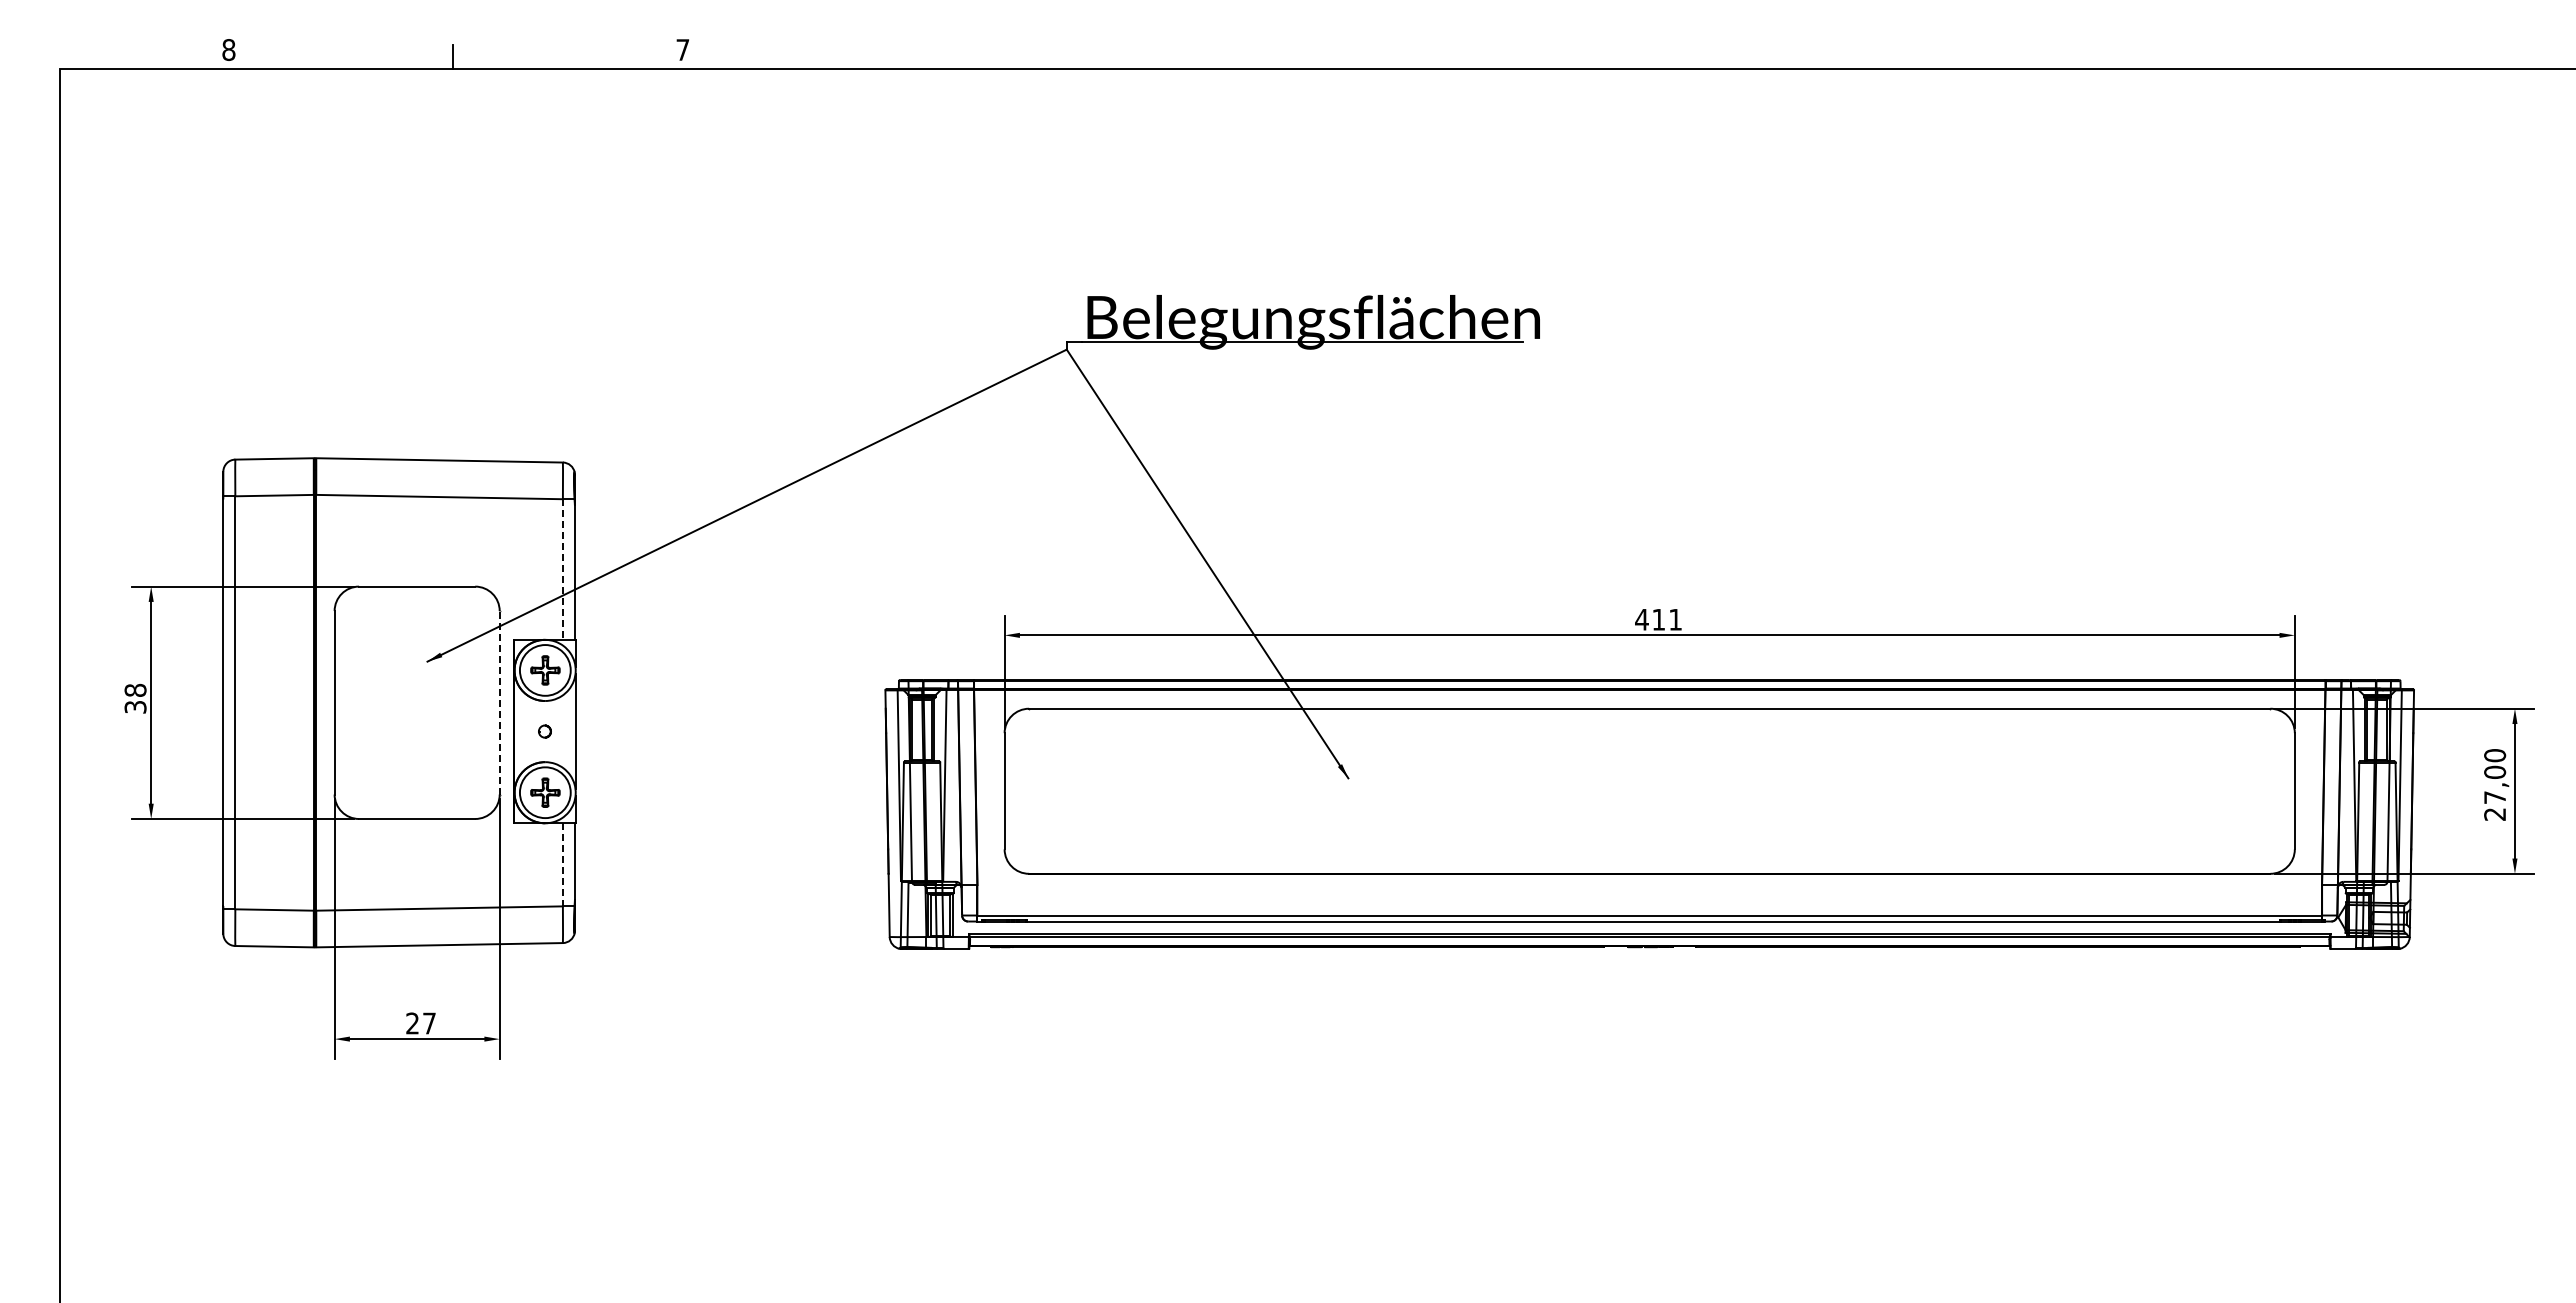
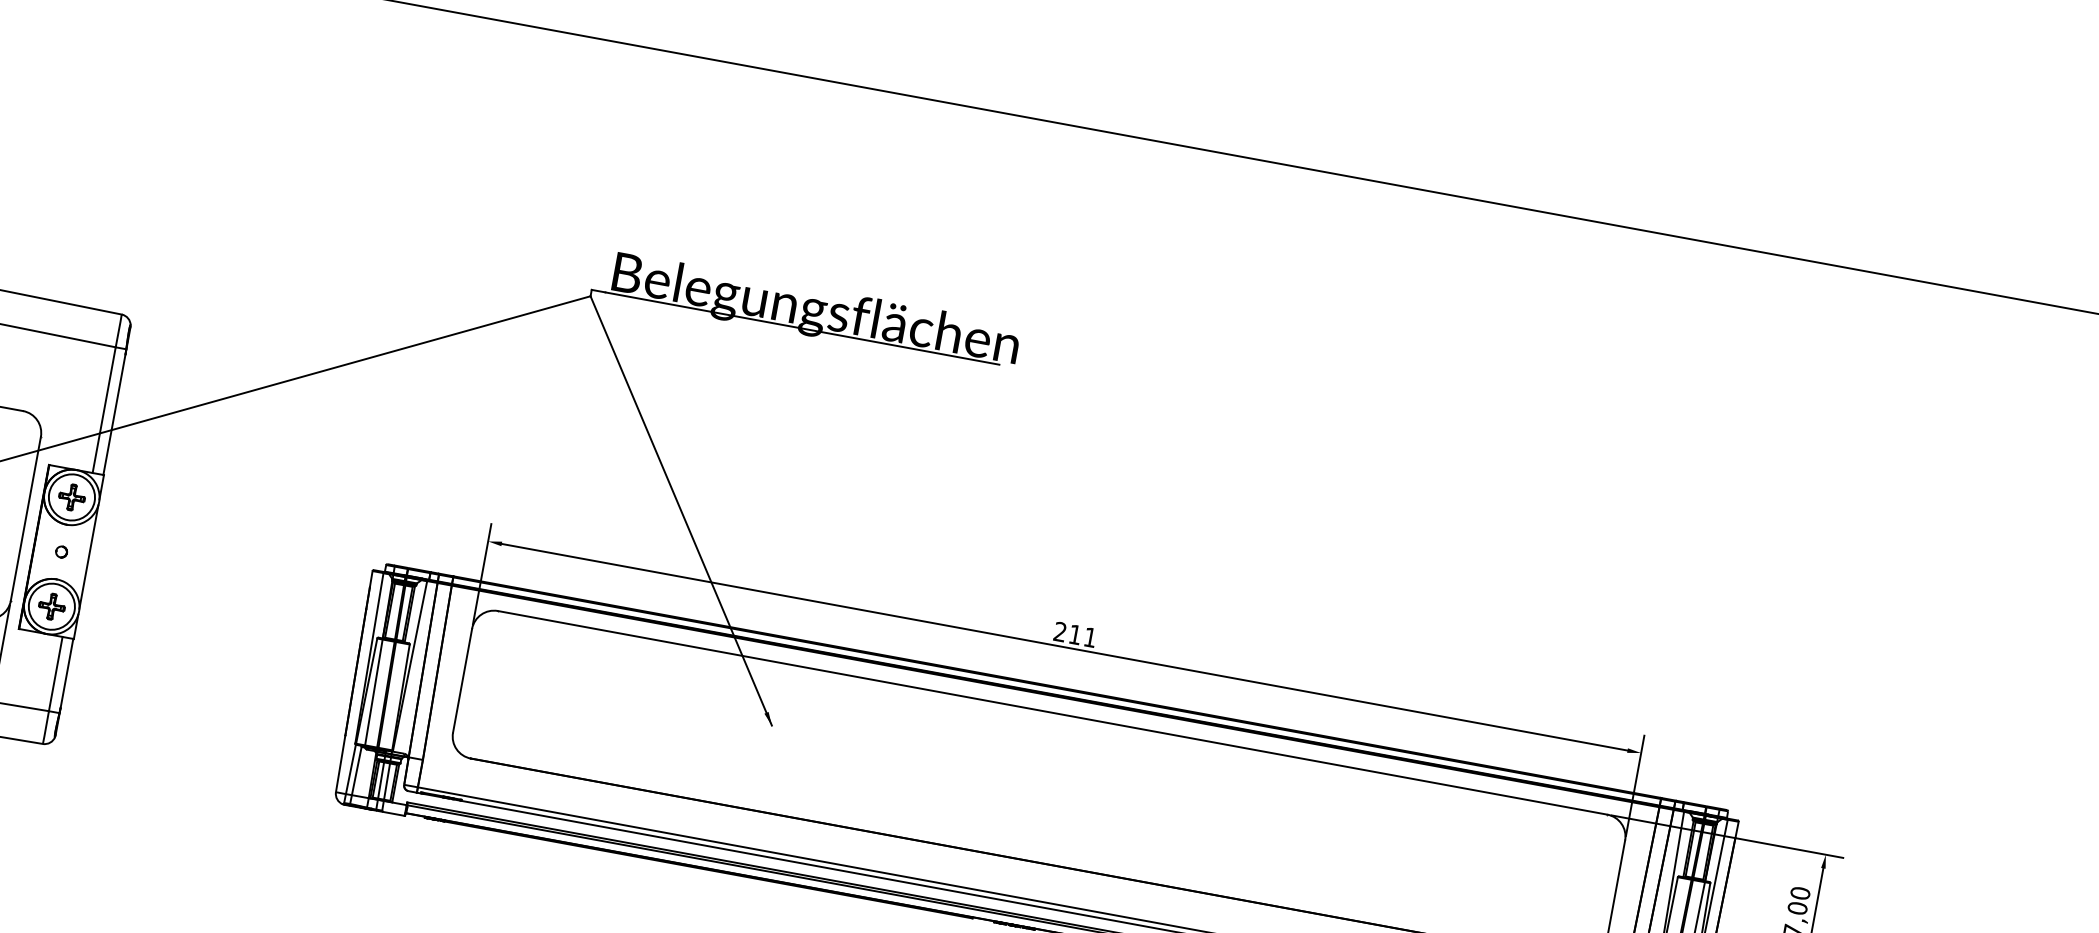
line: (562, 570) -> (103, 410), dashed -> solid
text: (1641, 619) -> (1059, 631), 411 -> 211
line: (499, 702) -> (25, 518), dashed -> solid
line: (562, 864) -> (55, 673), dashed -> solid

